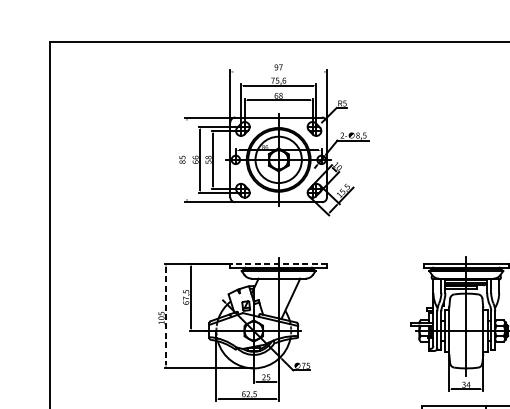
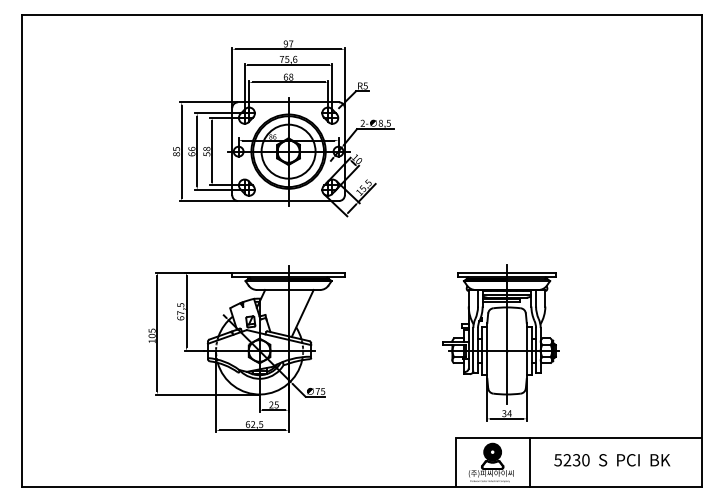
line: (278, 72) -> (288, 49), added
line: (186, 159) -> (181, 151), added
line: (278, 263) -> (288, 272), dashed -> solid
line: (166, 316) -> (157, 334), dashed -> solid

